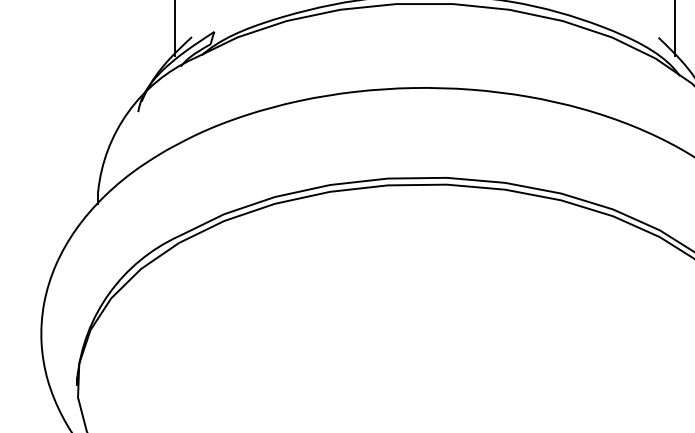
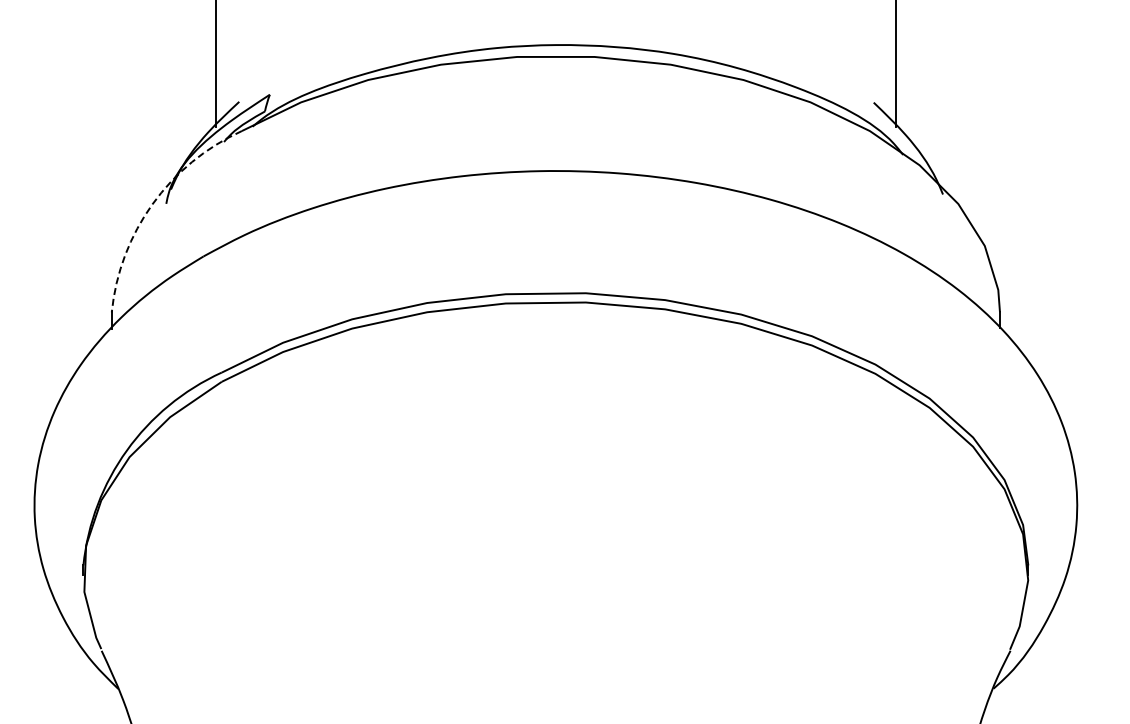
arc: (128, 112) -> (152, 204), solid -> dashed

